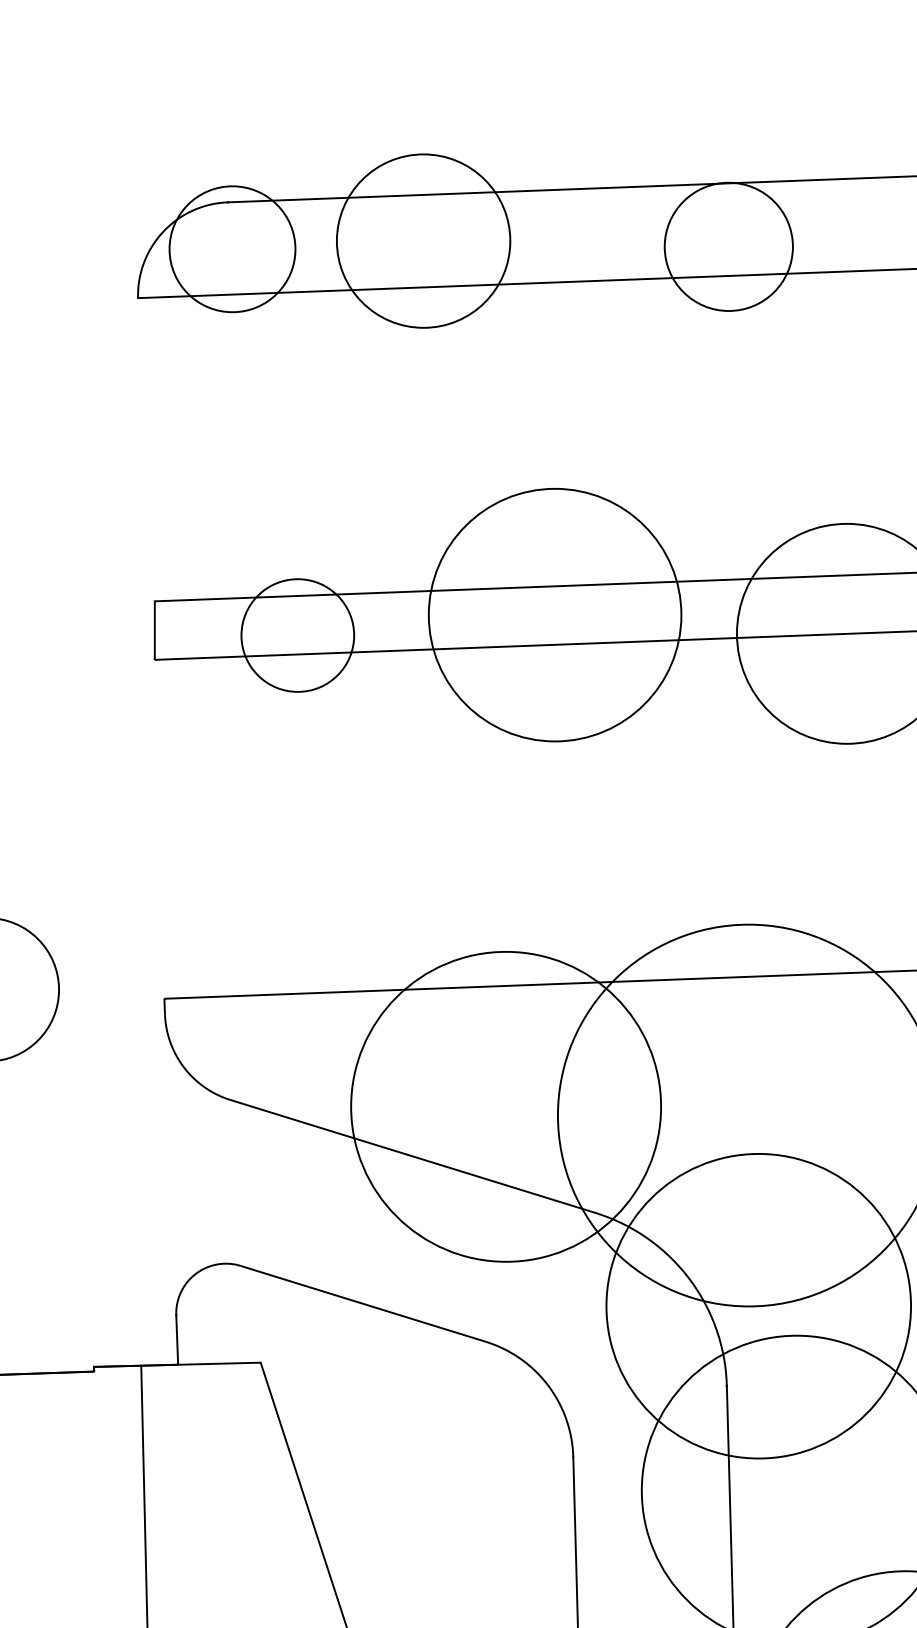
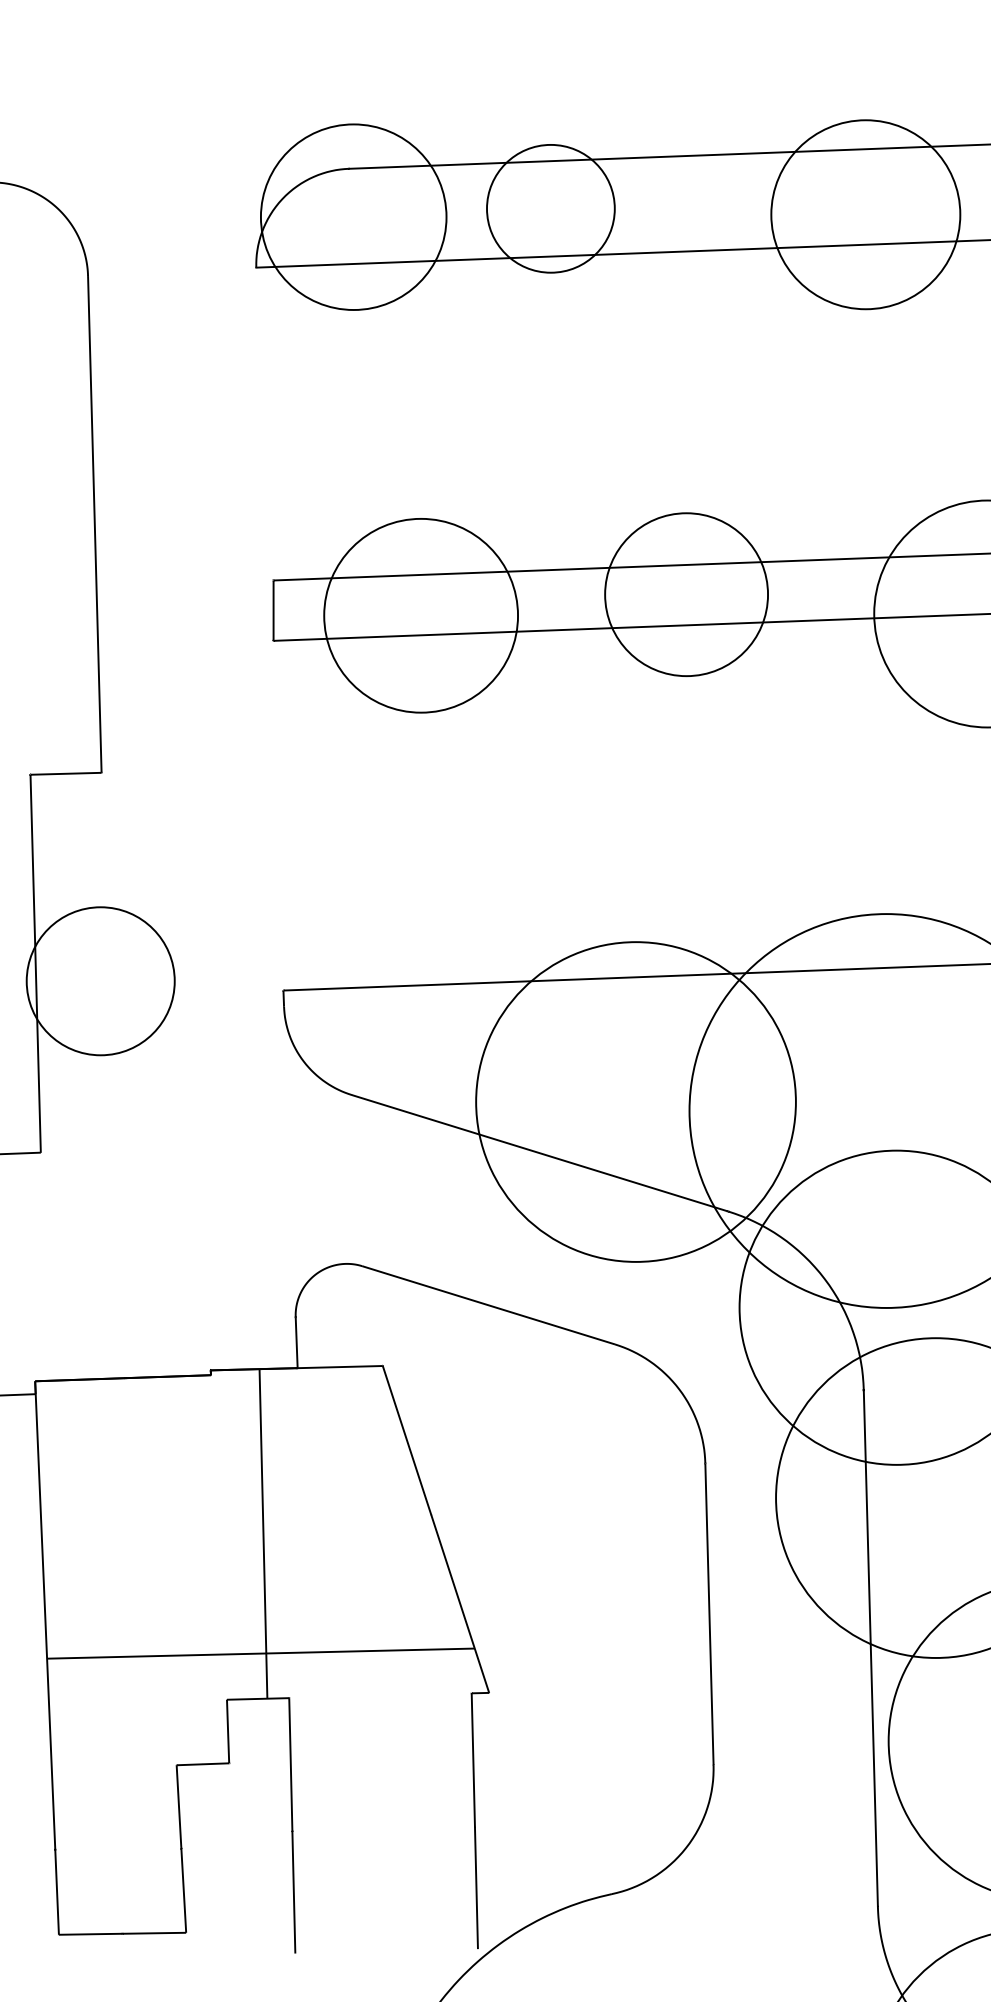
circle: (423, 240) -> (550, 208), size x0.71
circle: (728, 246) -> (865, 214), size x1.43
circle: (232, 249) -> (353, 217), size x1.43
circle: (555, 614) -> (686, 594), size x0.62
circle: (298, 635) -> (421, 615), size x1.67

